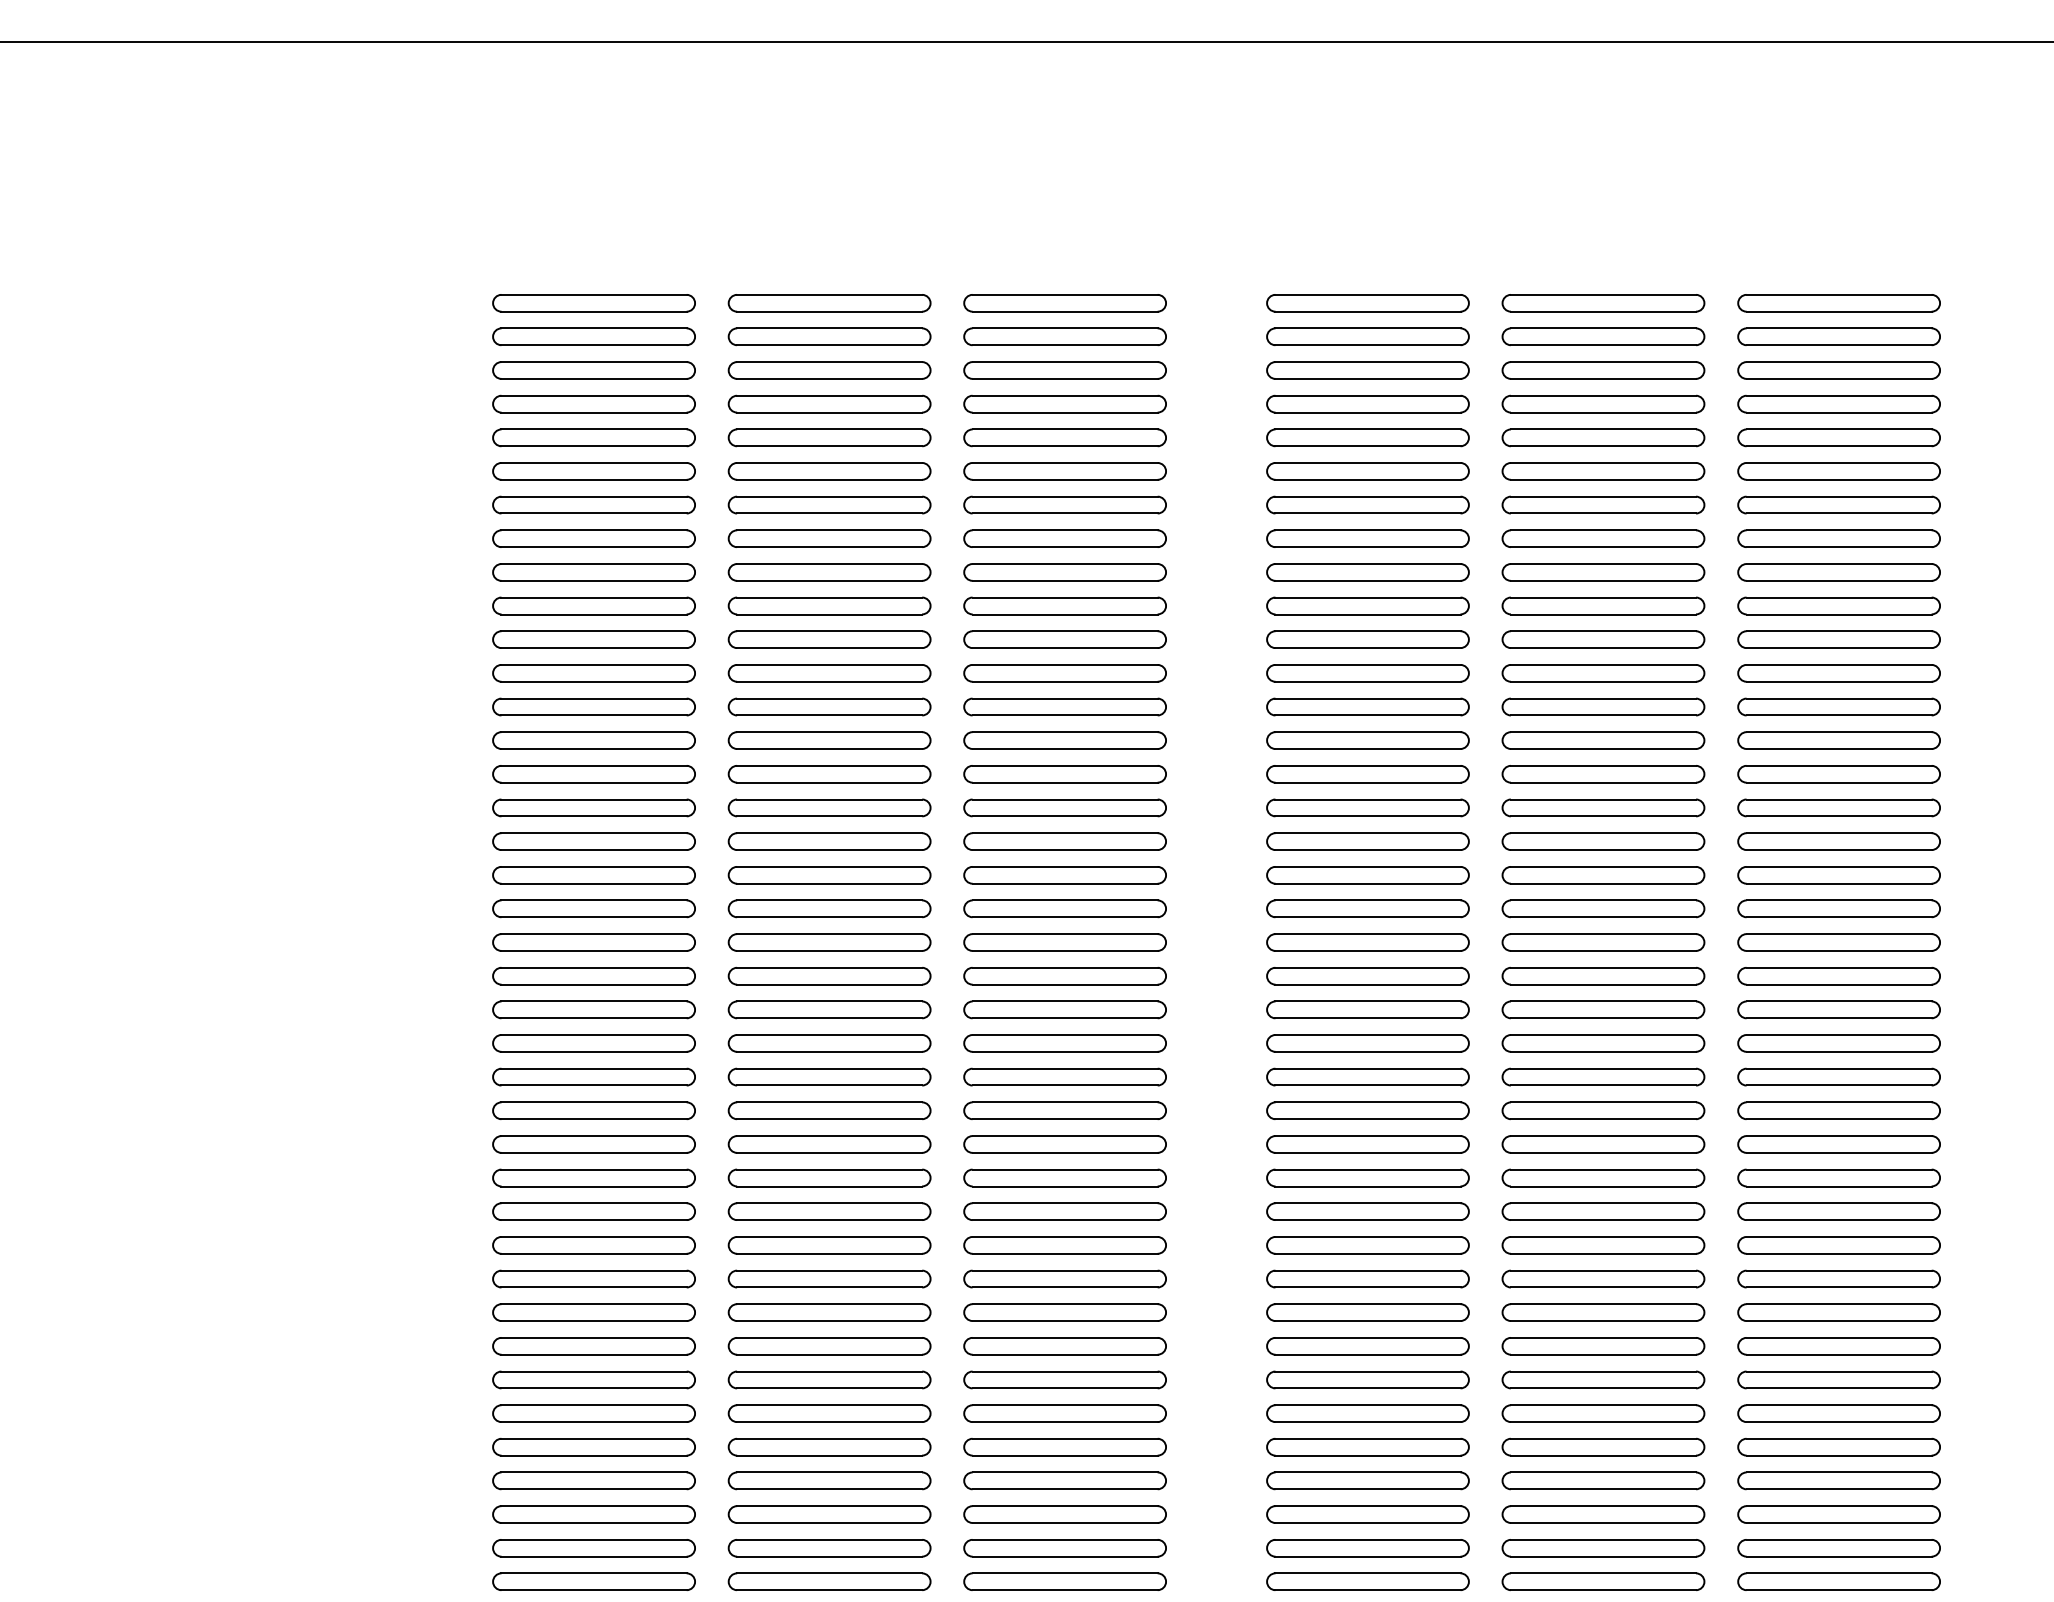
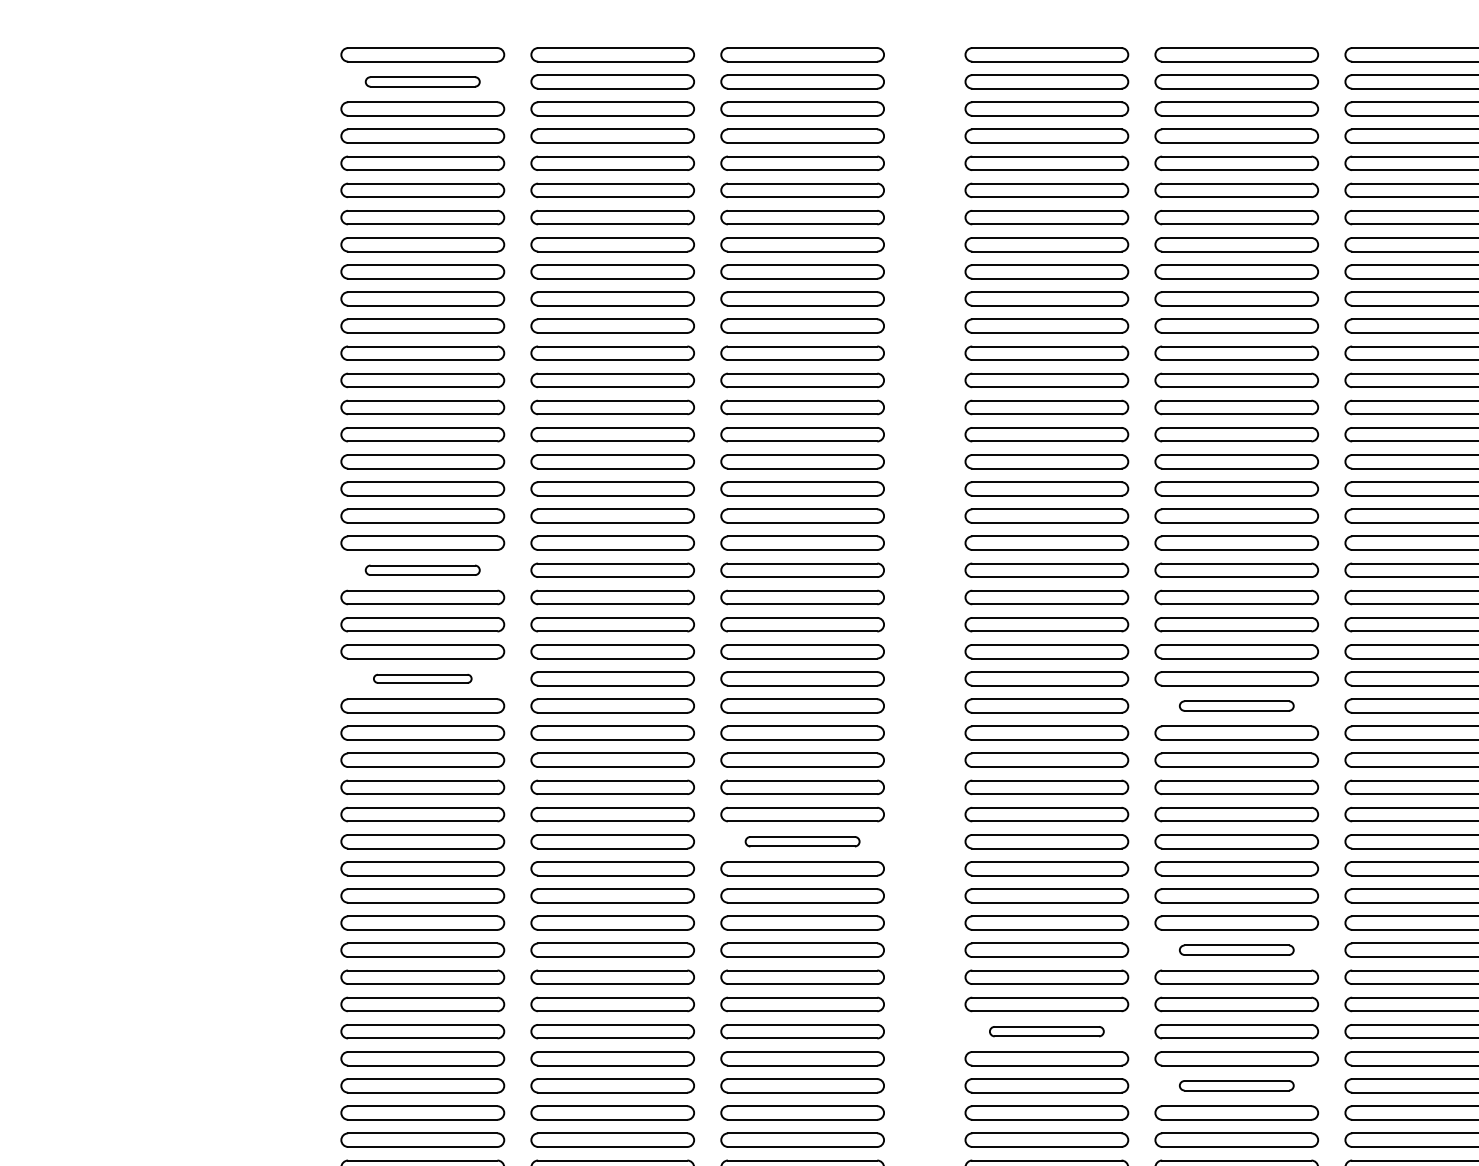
part: (593, 336) -> (422, 81), size x0.7
part: (593, 942) -> (422, 570), size x0.7
part: (593, 1076) -> (422, 678), size x0.6
part: (1603, 1110) -> (1236, 705), size x0.7
part: (1064, 1278) -> (802, 841), size x0.7
part: (1603, 1413) -> (1236, 950), size x0.7
part: (1367, 1514) -> (1046, 1031), size x0.7
part: (1603, 1581) -> (1236, 1085), size x0.7

